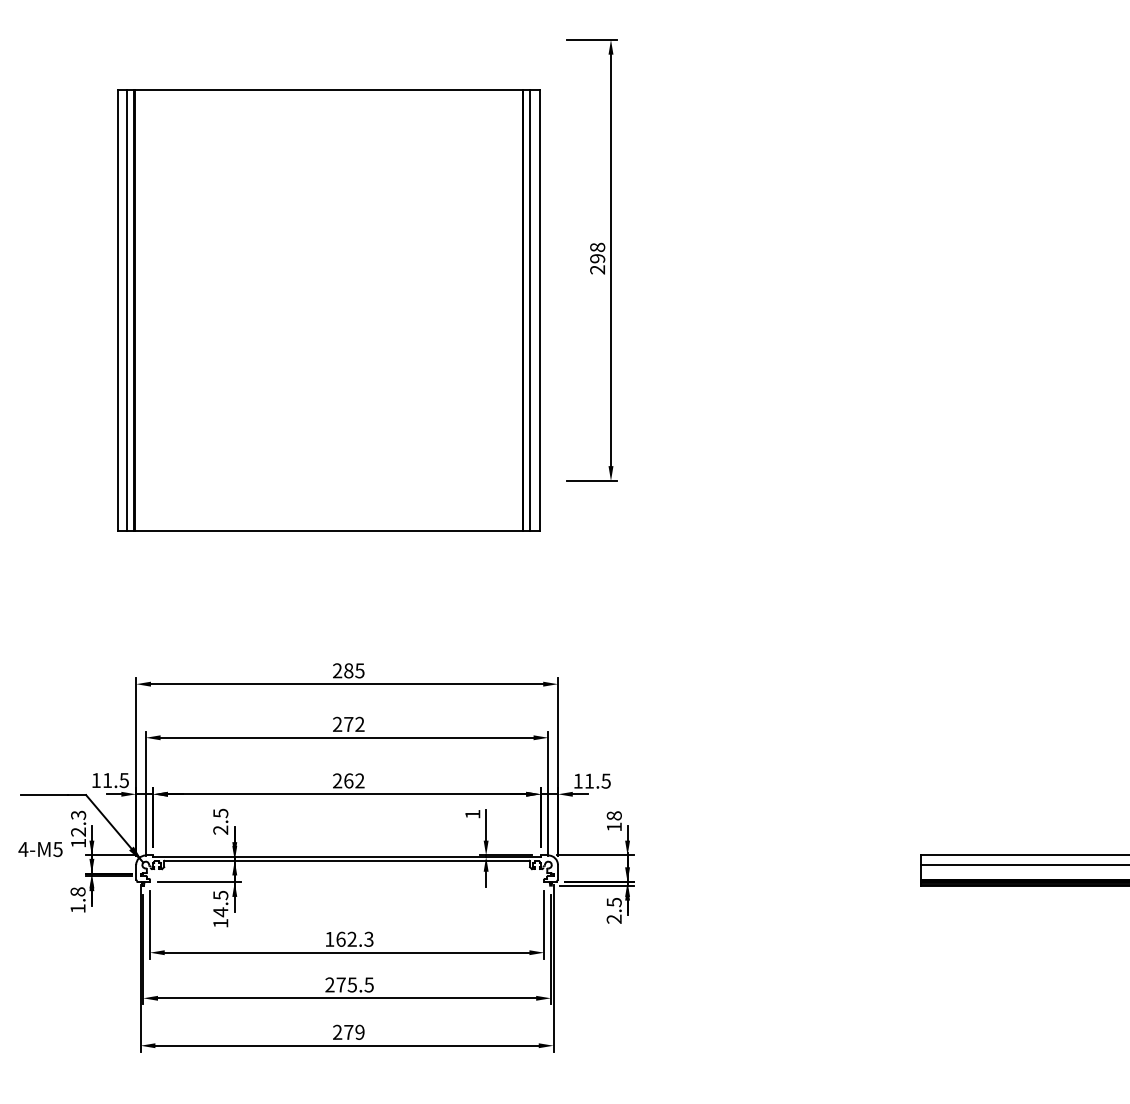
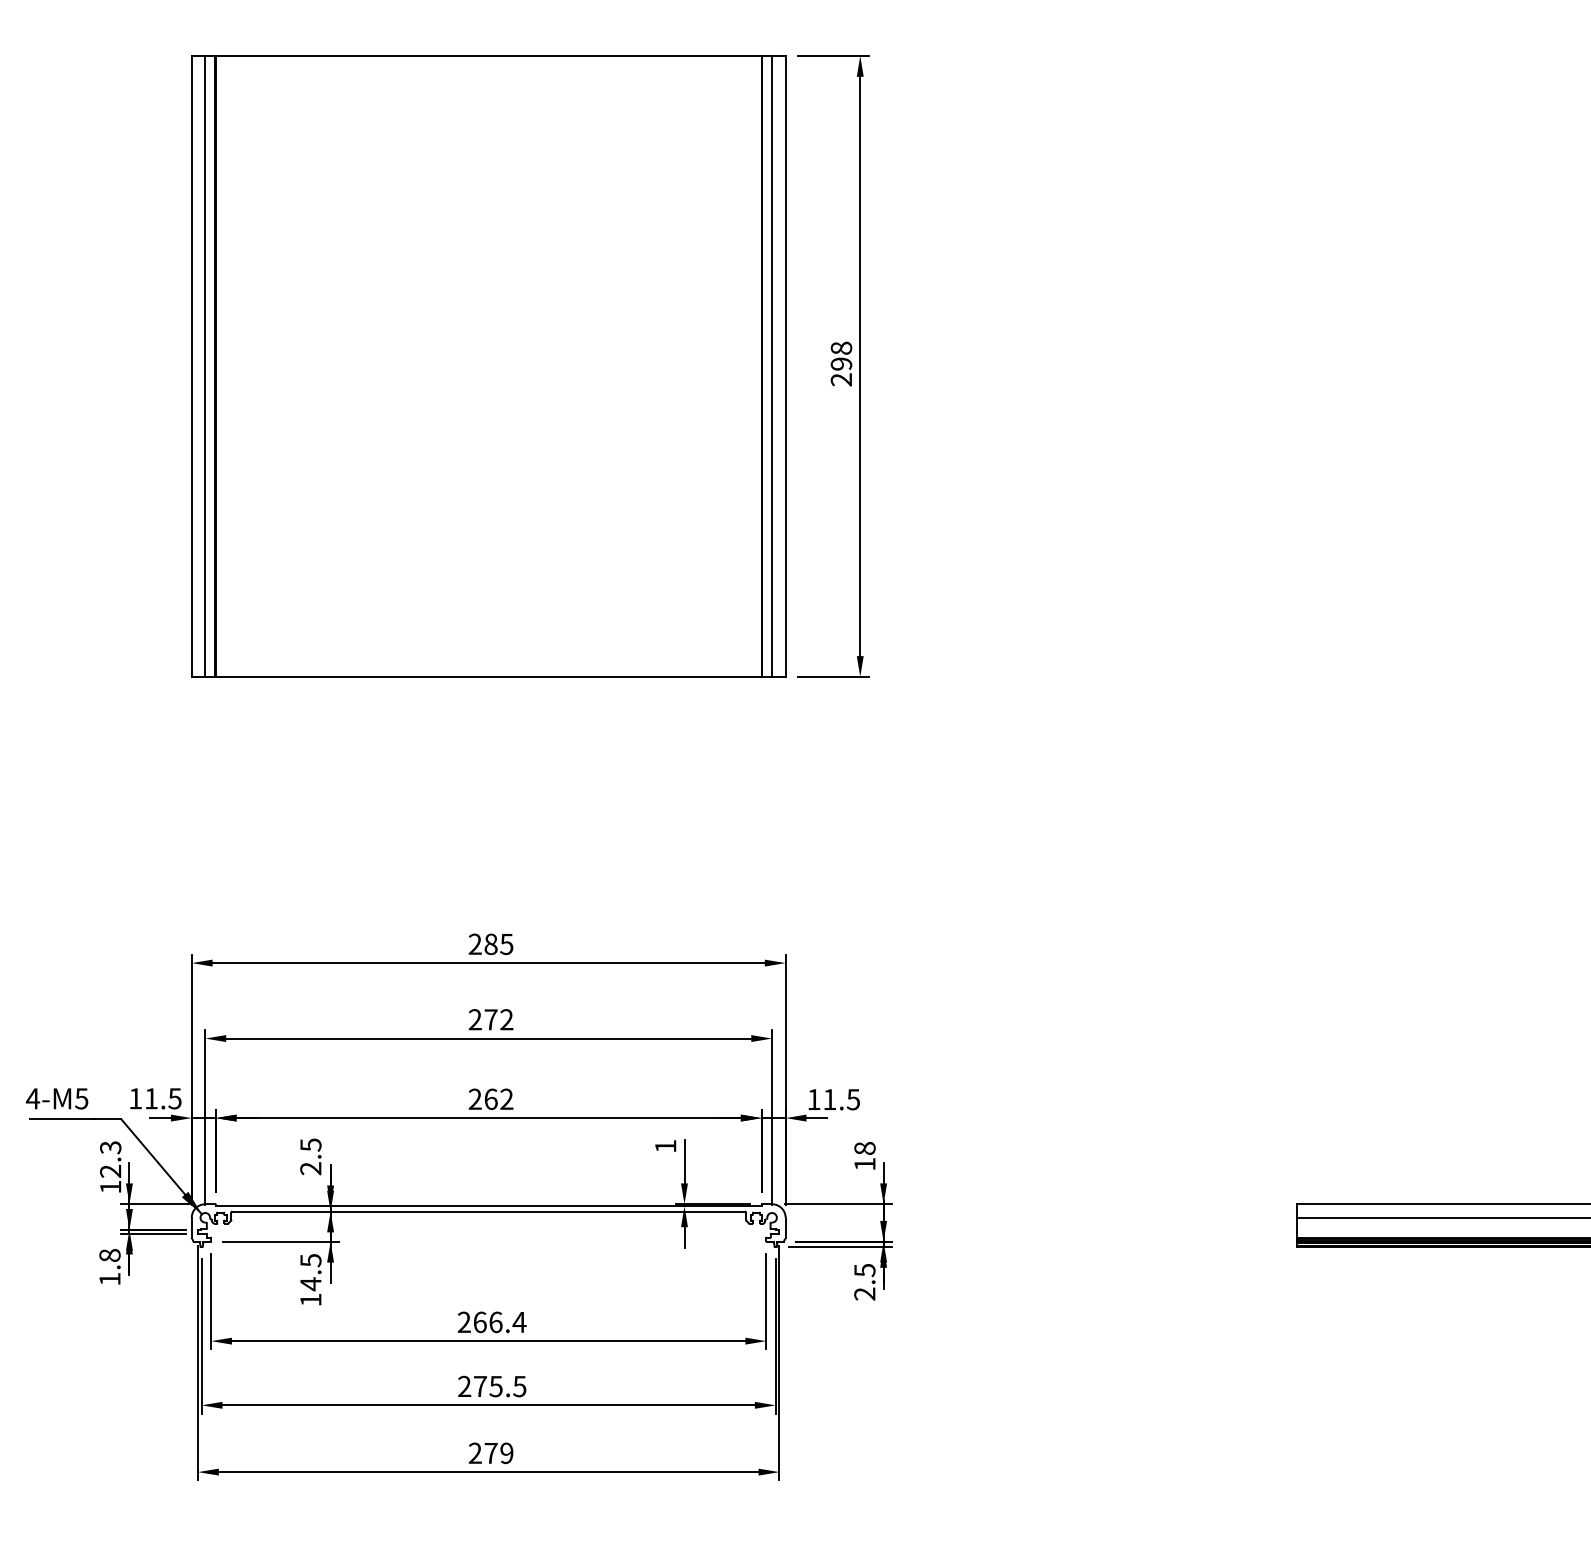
part: (328, 310) -> (488, 366), moved
text: (40, 849) -> (56, 1098), moved
text: (349, 939) -> (491, 1322), 162.3 -> 266.4

